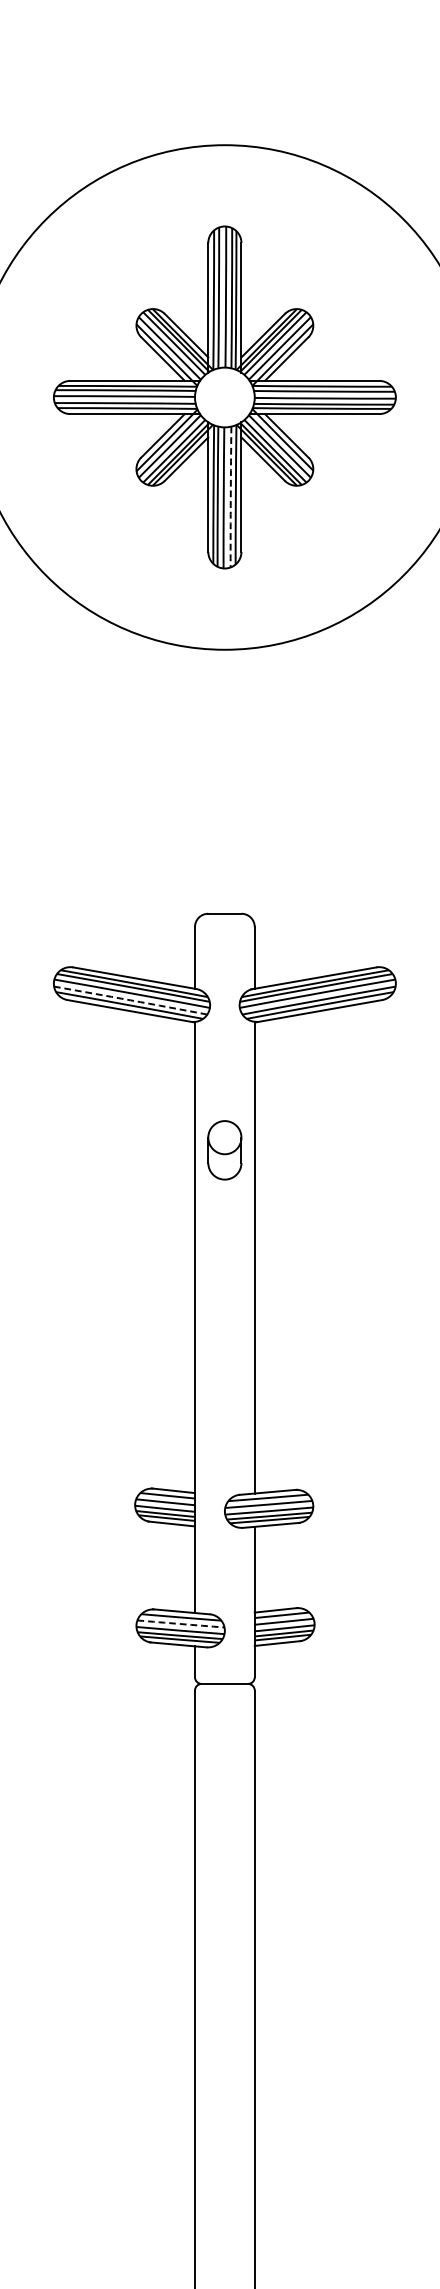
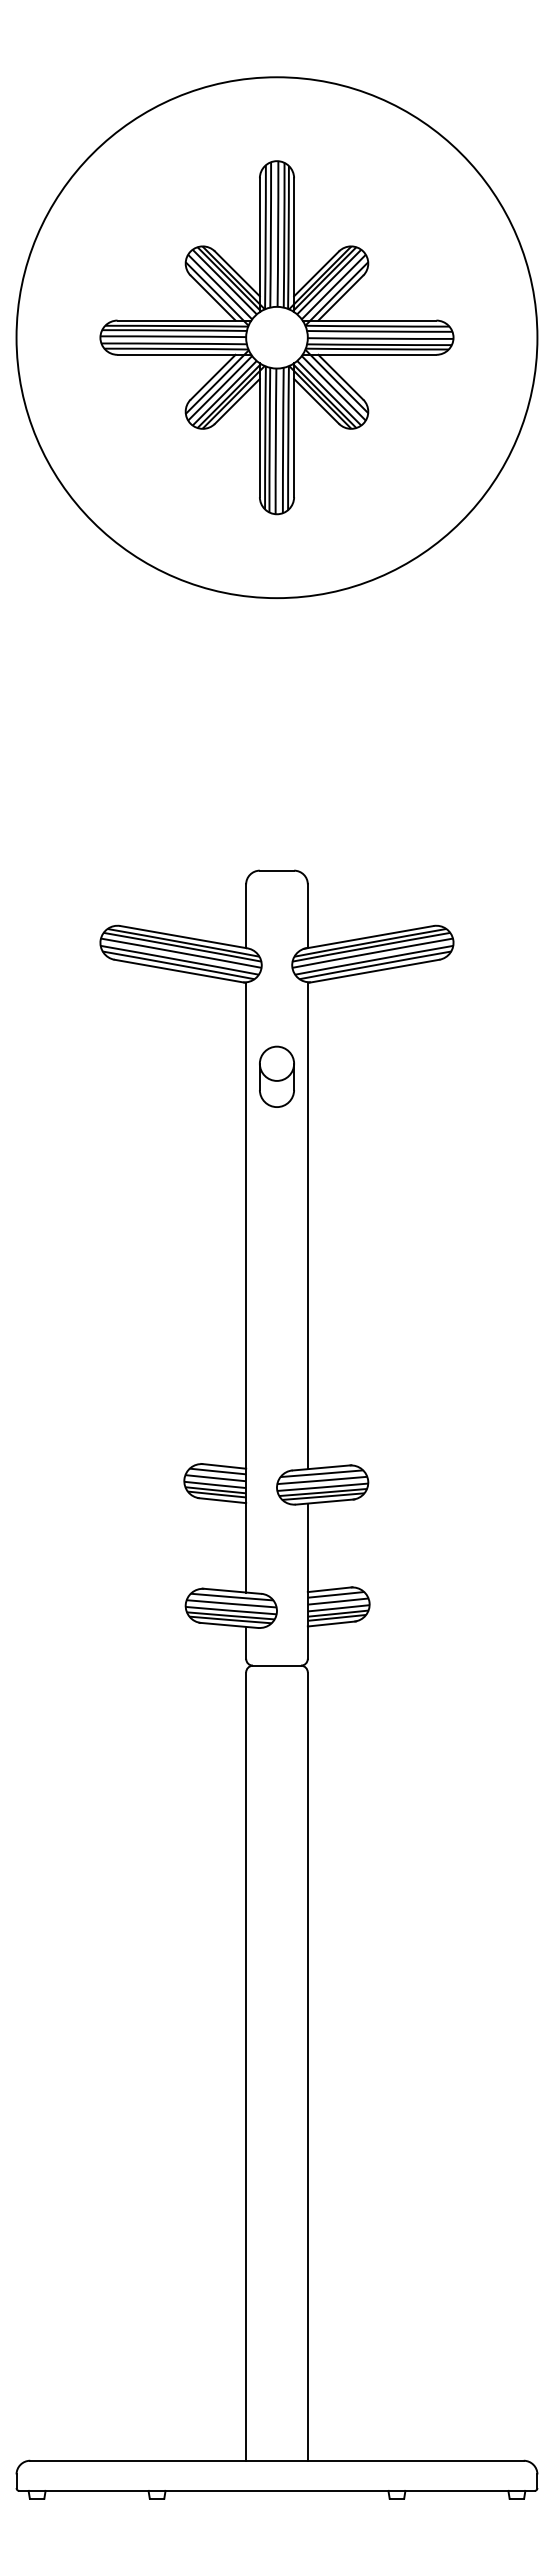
arc: (231, 497) -> (283, 440), dashed -> solid
arc: (130, 1000) -> (179, 960), dashed -> solid
part: (224, 1149) -> (276, 1076), moved
arc: (180, 1623) -> (231, 1603), dashed -> solid

